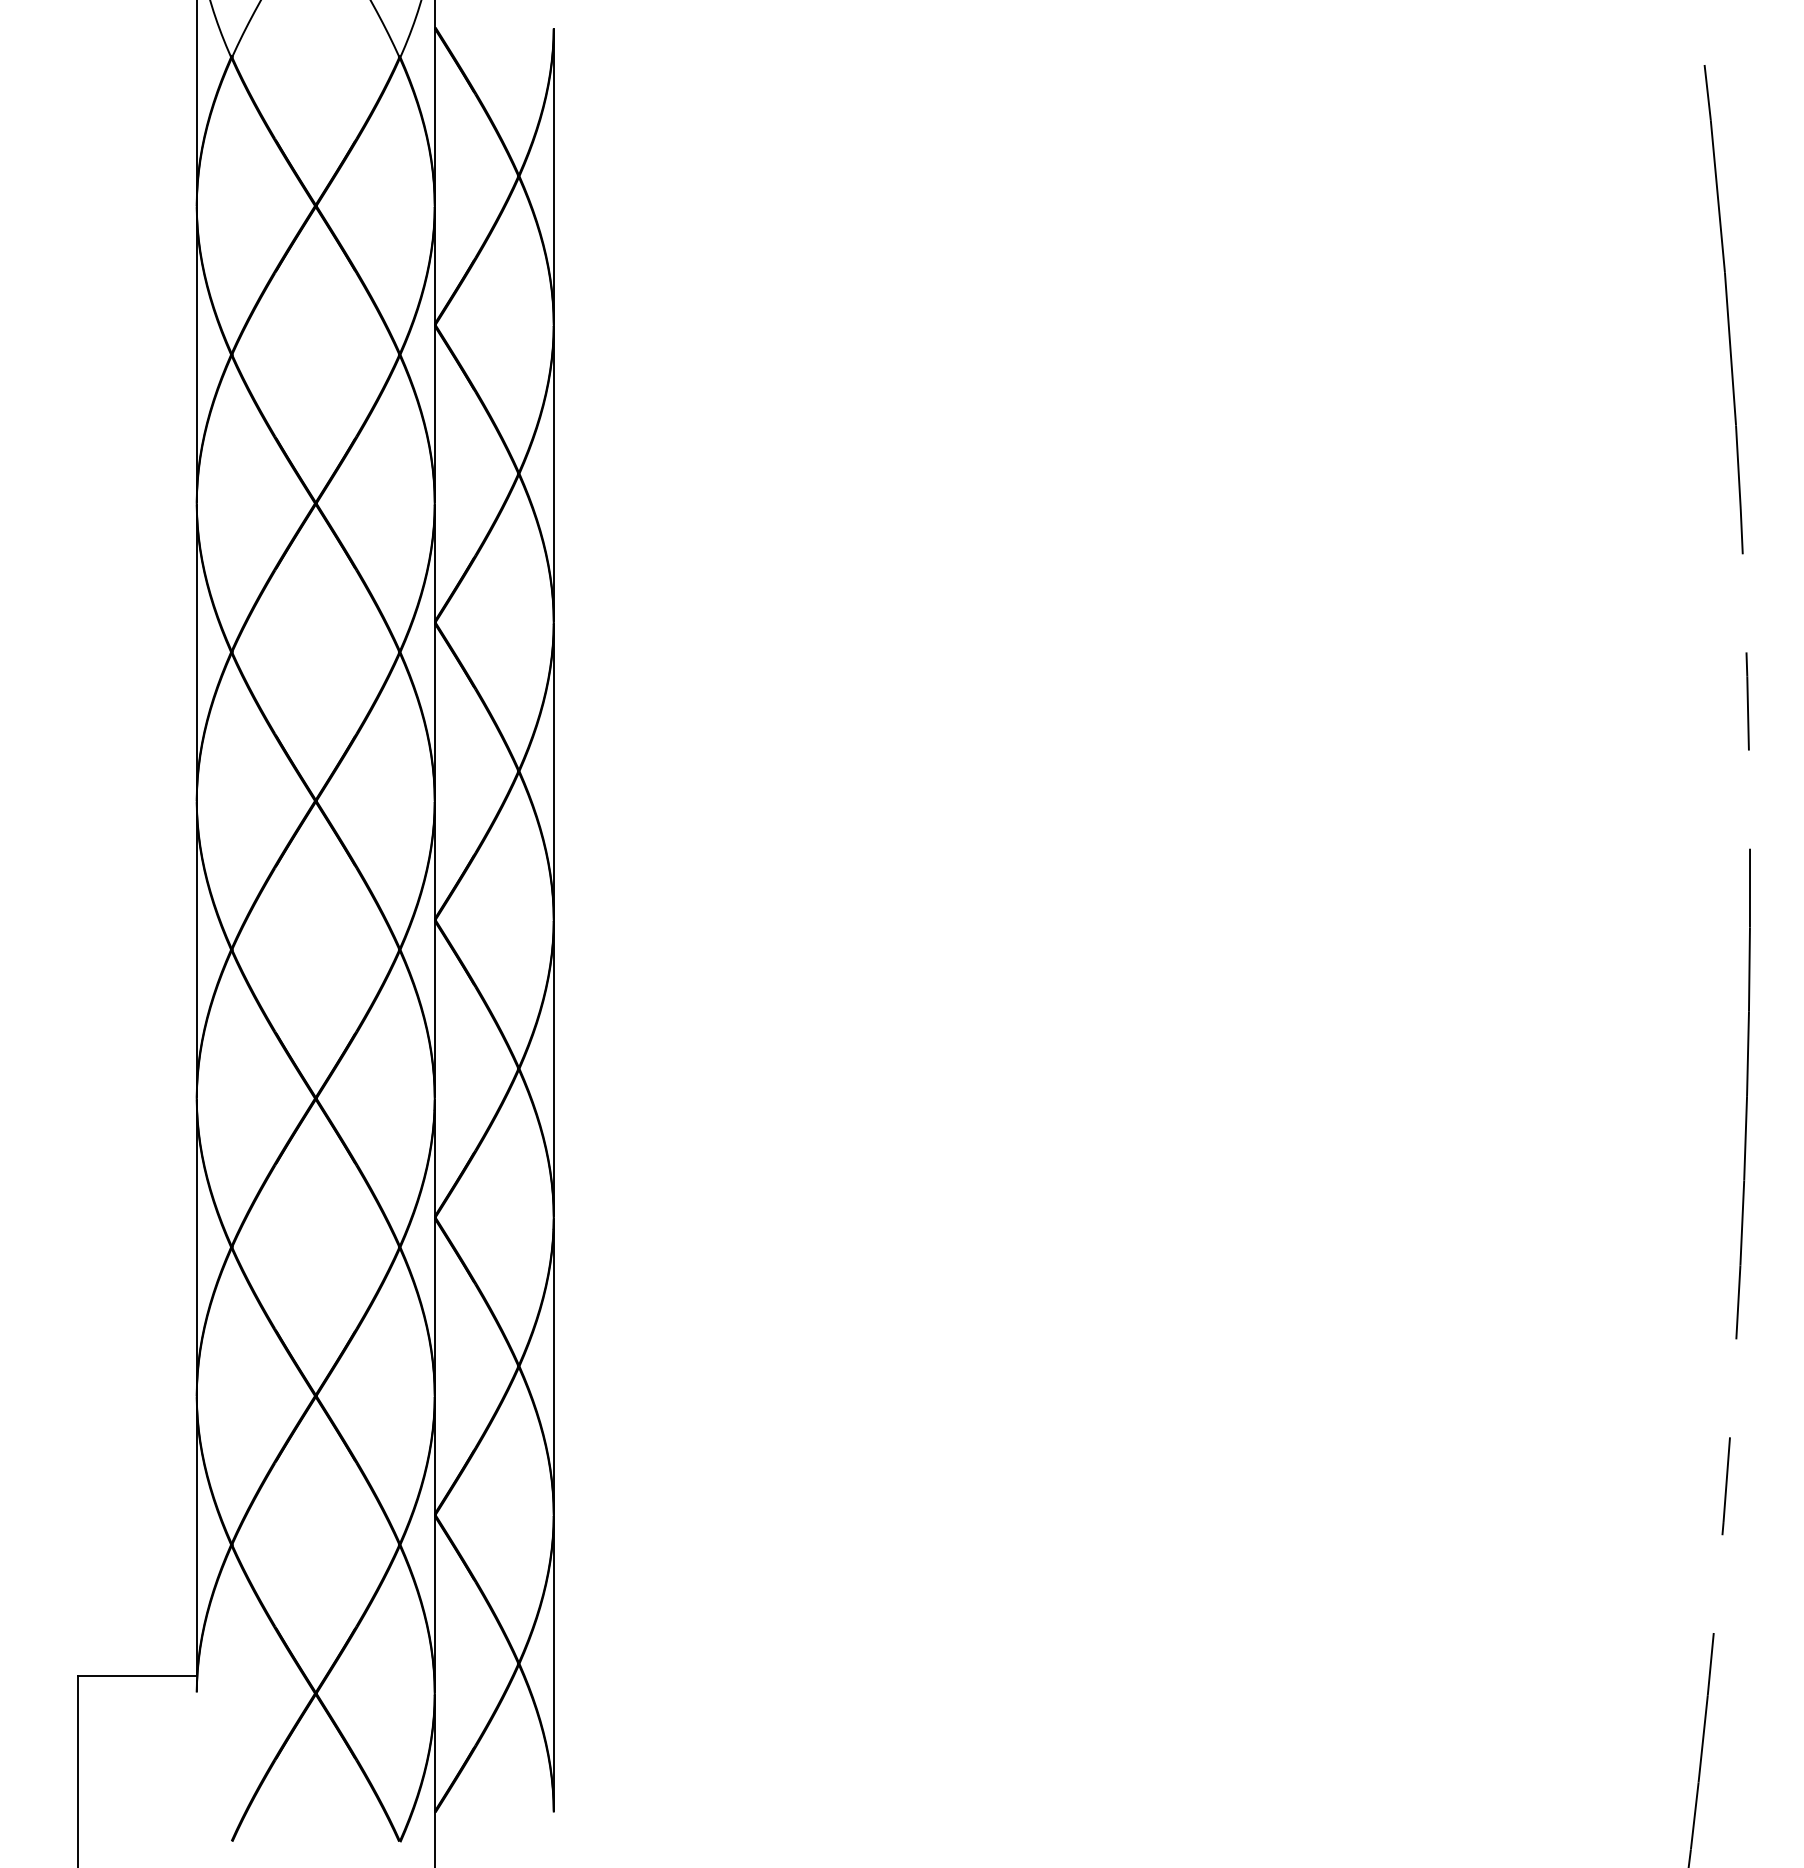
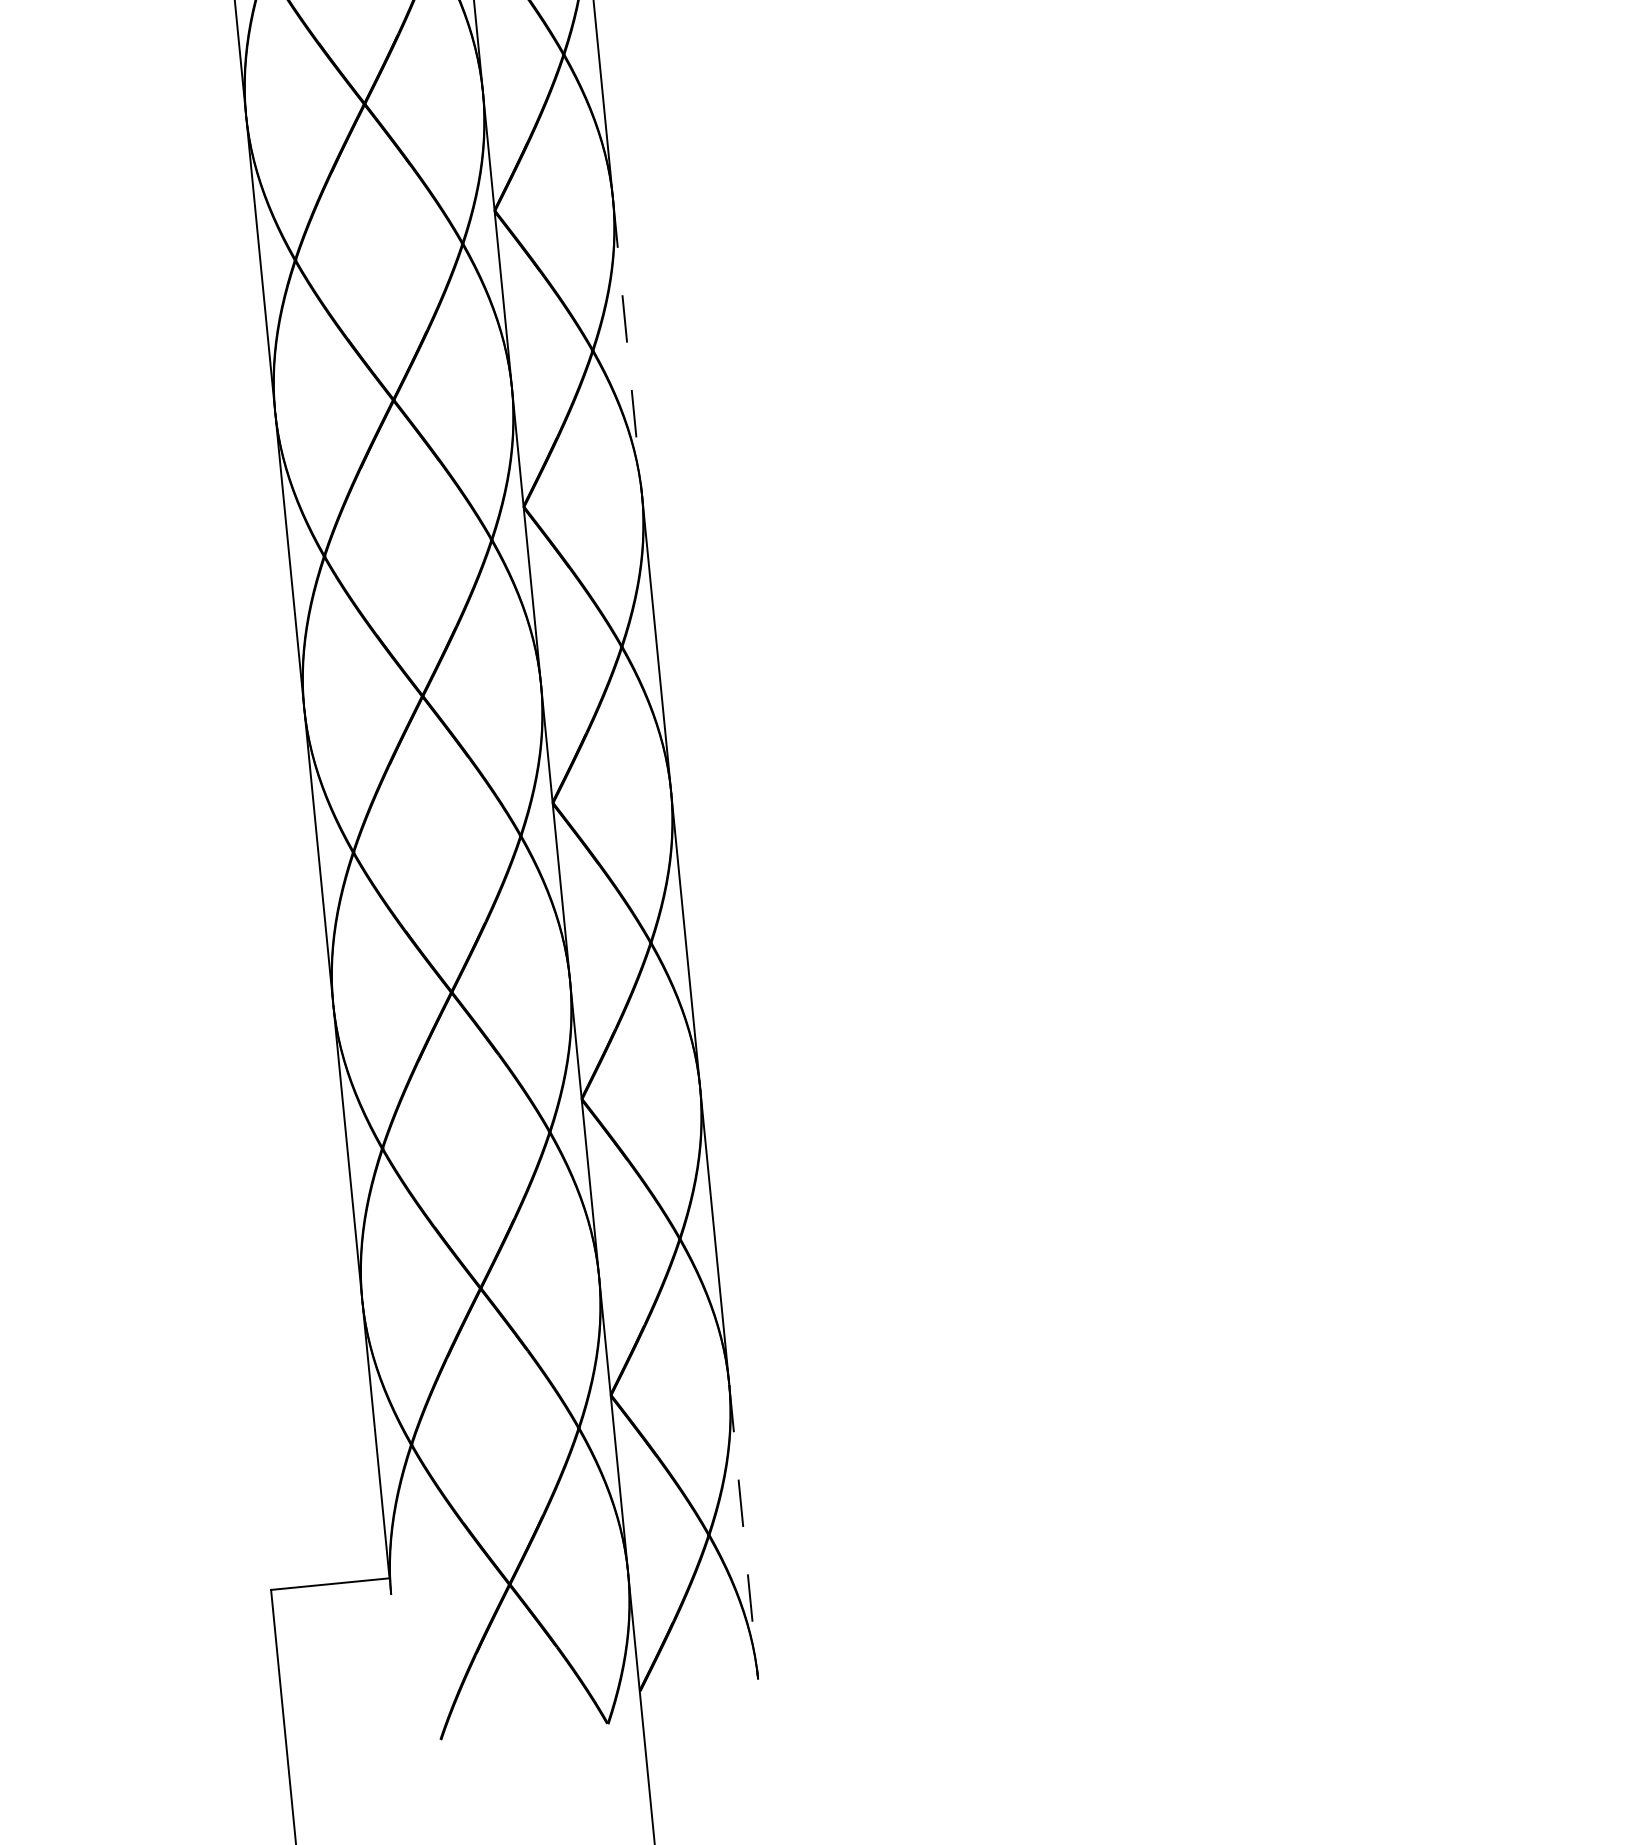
line: (553, 473) -> (627, 347), solid -> dashed
line: (553, 1663) -> (743, 1531), solid -> dashed

